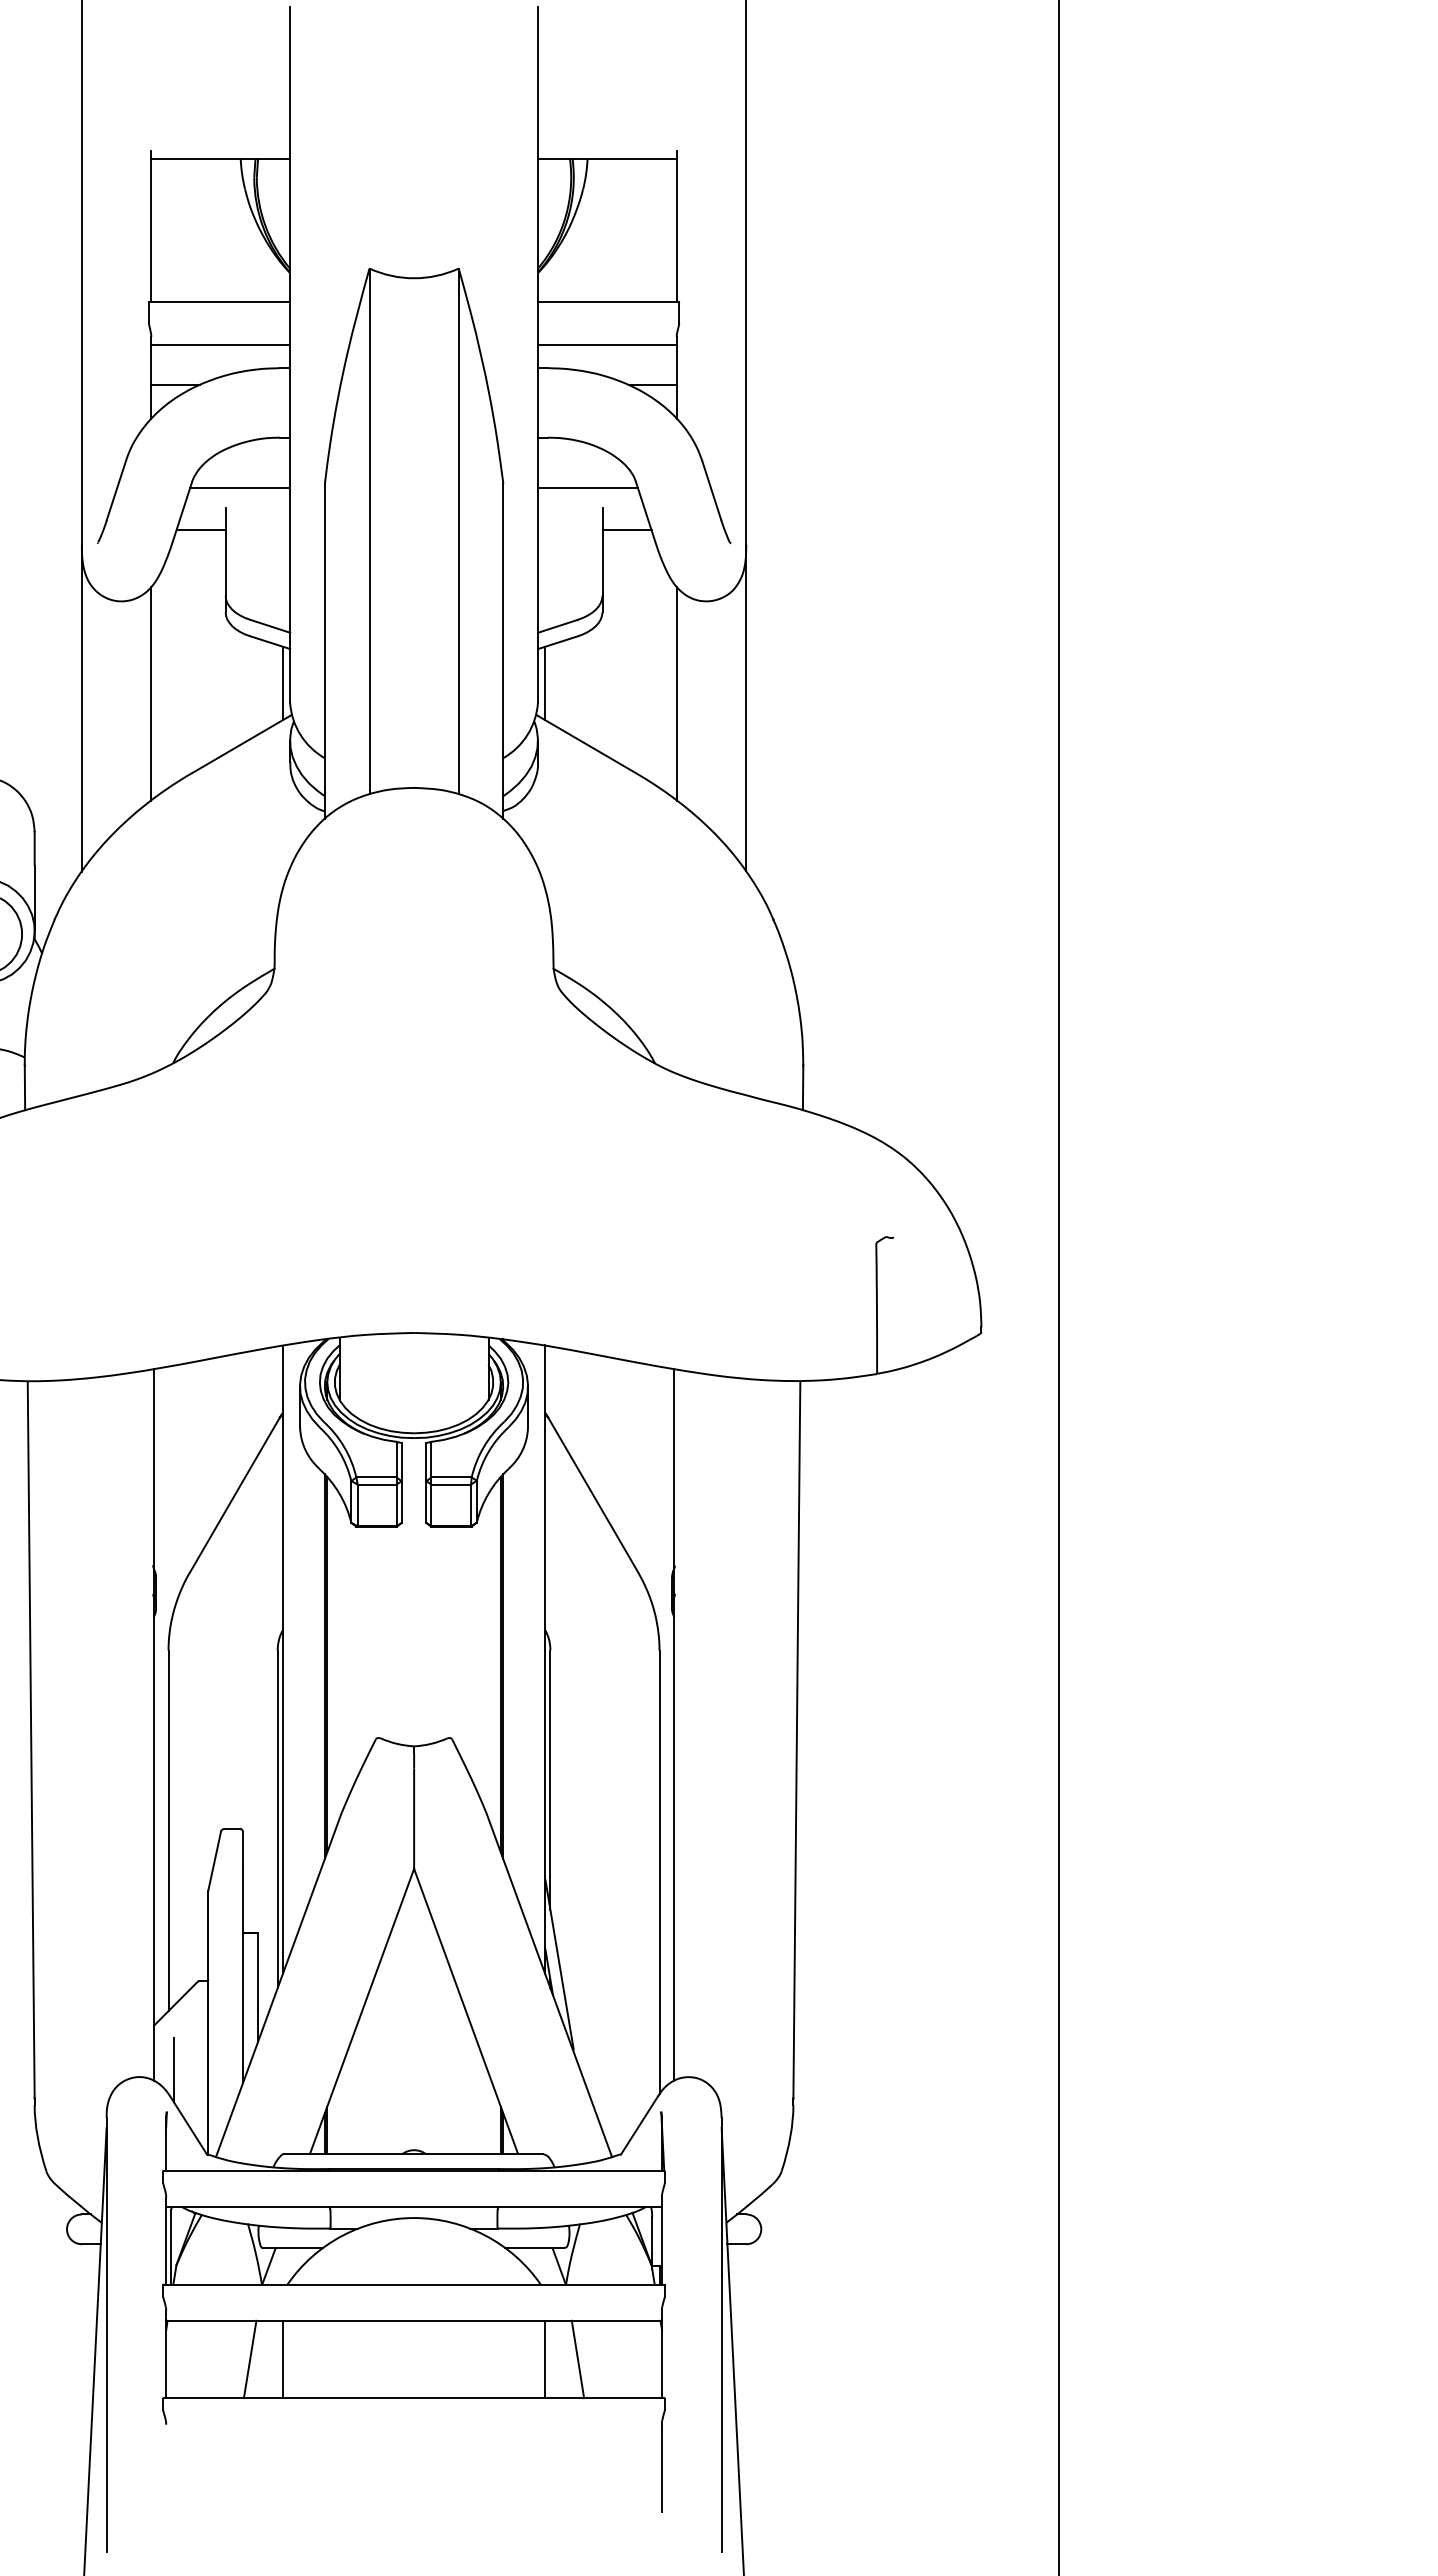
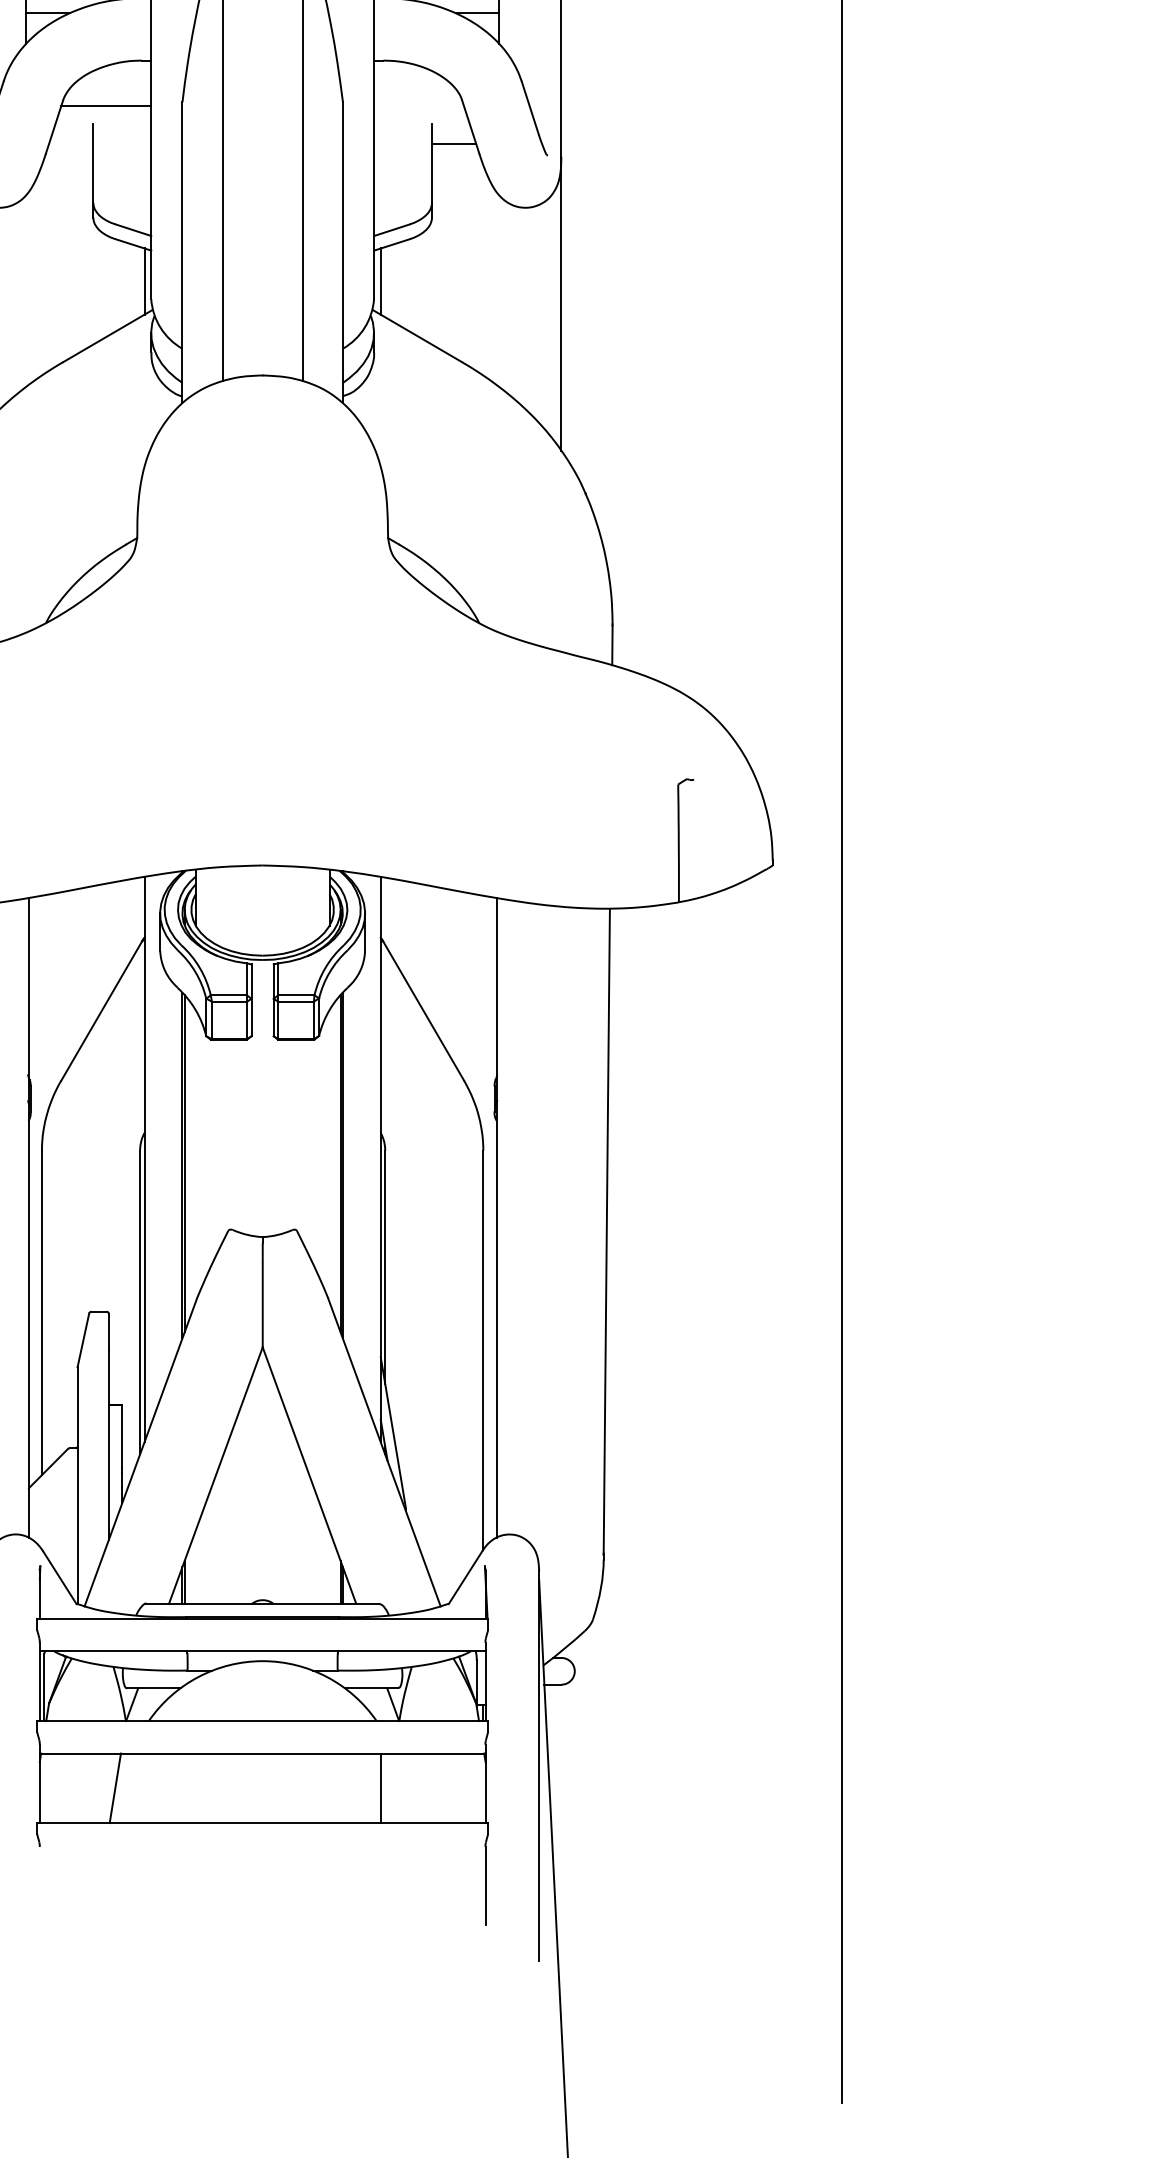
line: (587, 487) -> (418, 105), removed
line: (200, 530) -> (70, 144), removed
line: (151, 693) -> (26, 290), removed
line: (676, 693) -> (498, 290), removed
line: (173, 2069) -> (46, 1527), removed
line: (282, 2359) -> (144, 1788), removed
line: (577, 2359) -> (409, 1788), removed

